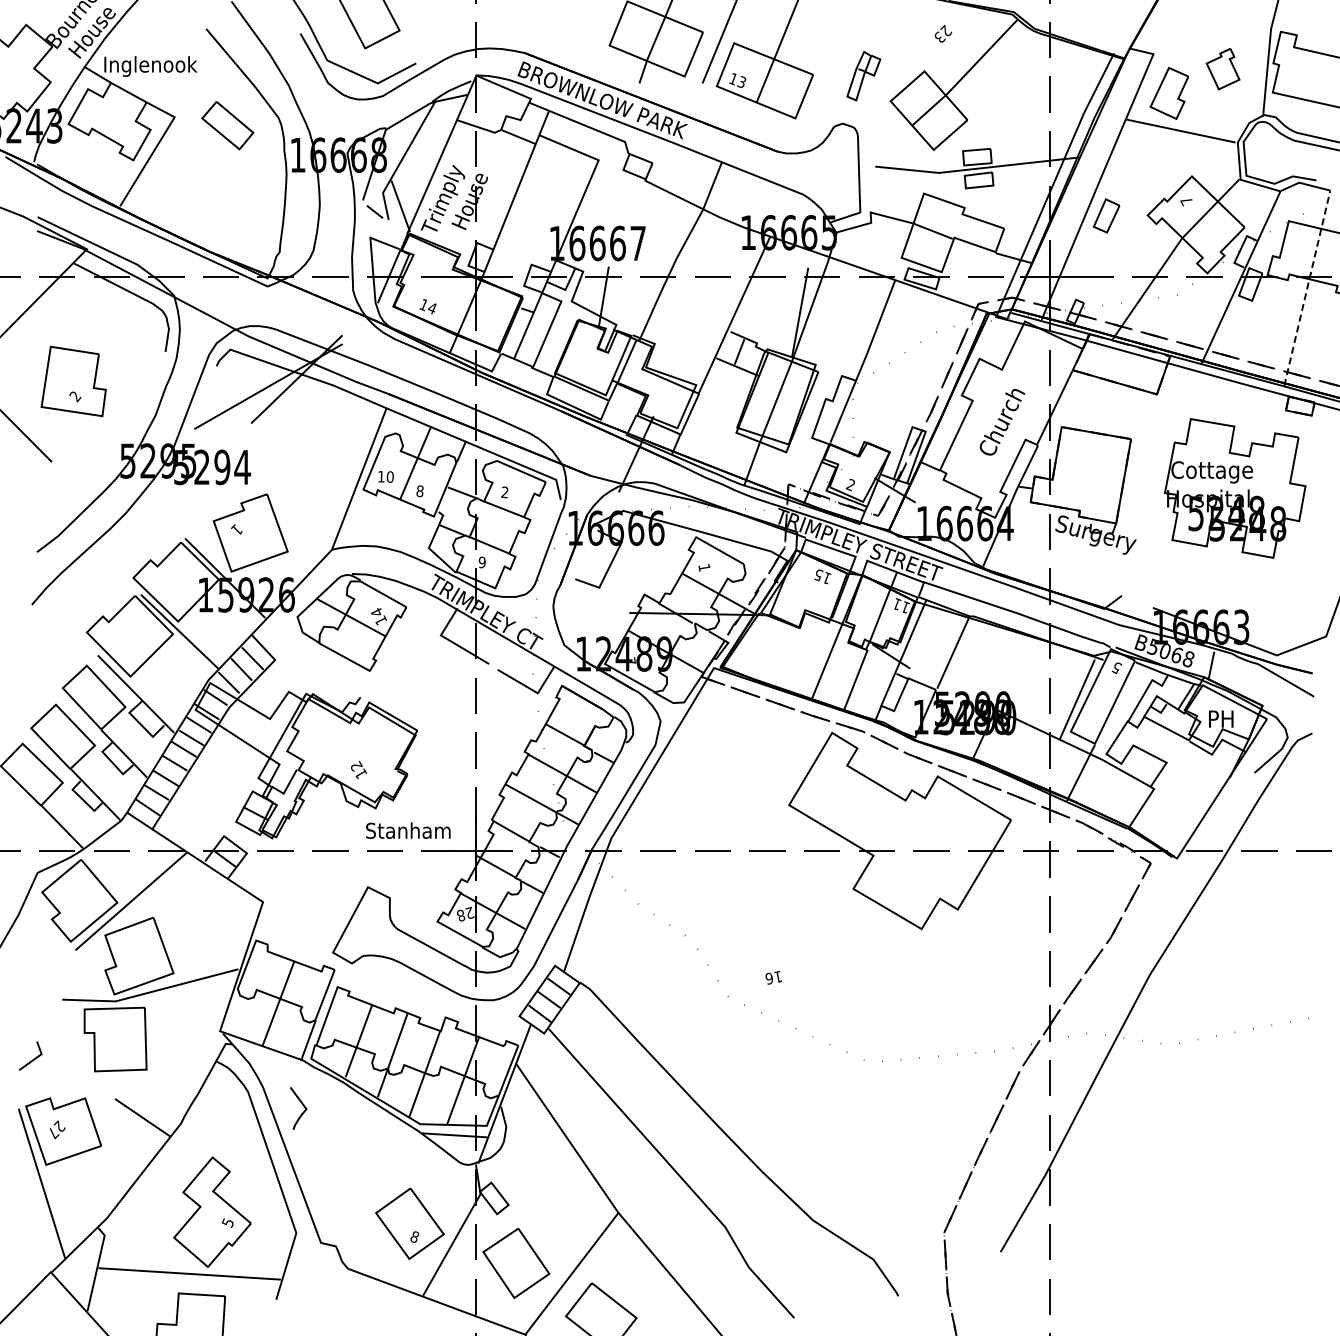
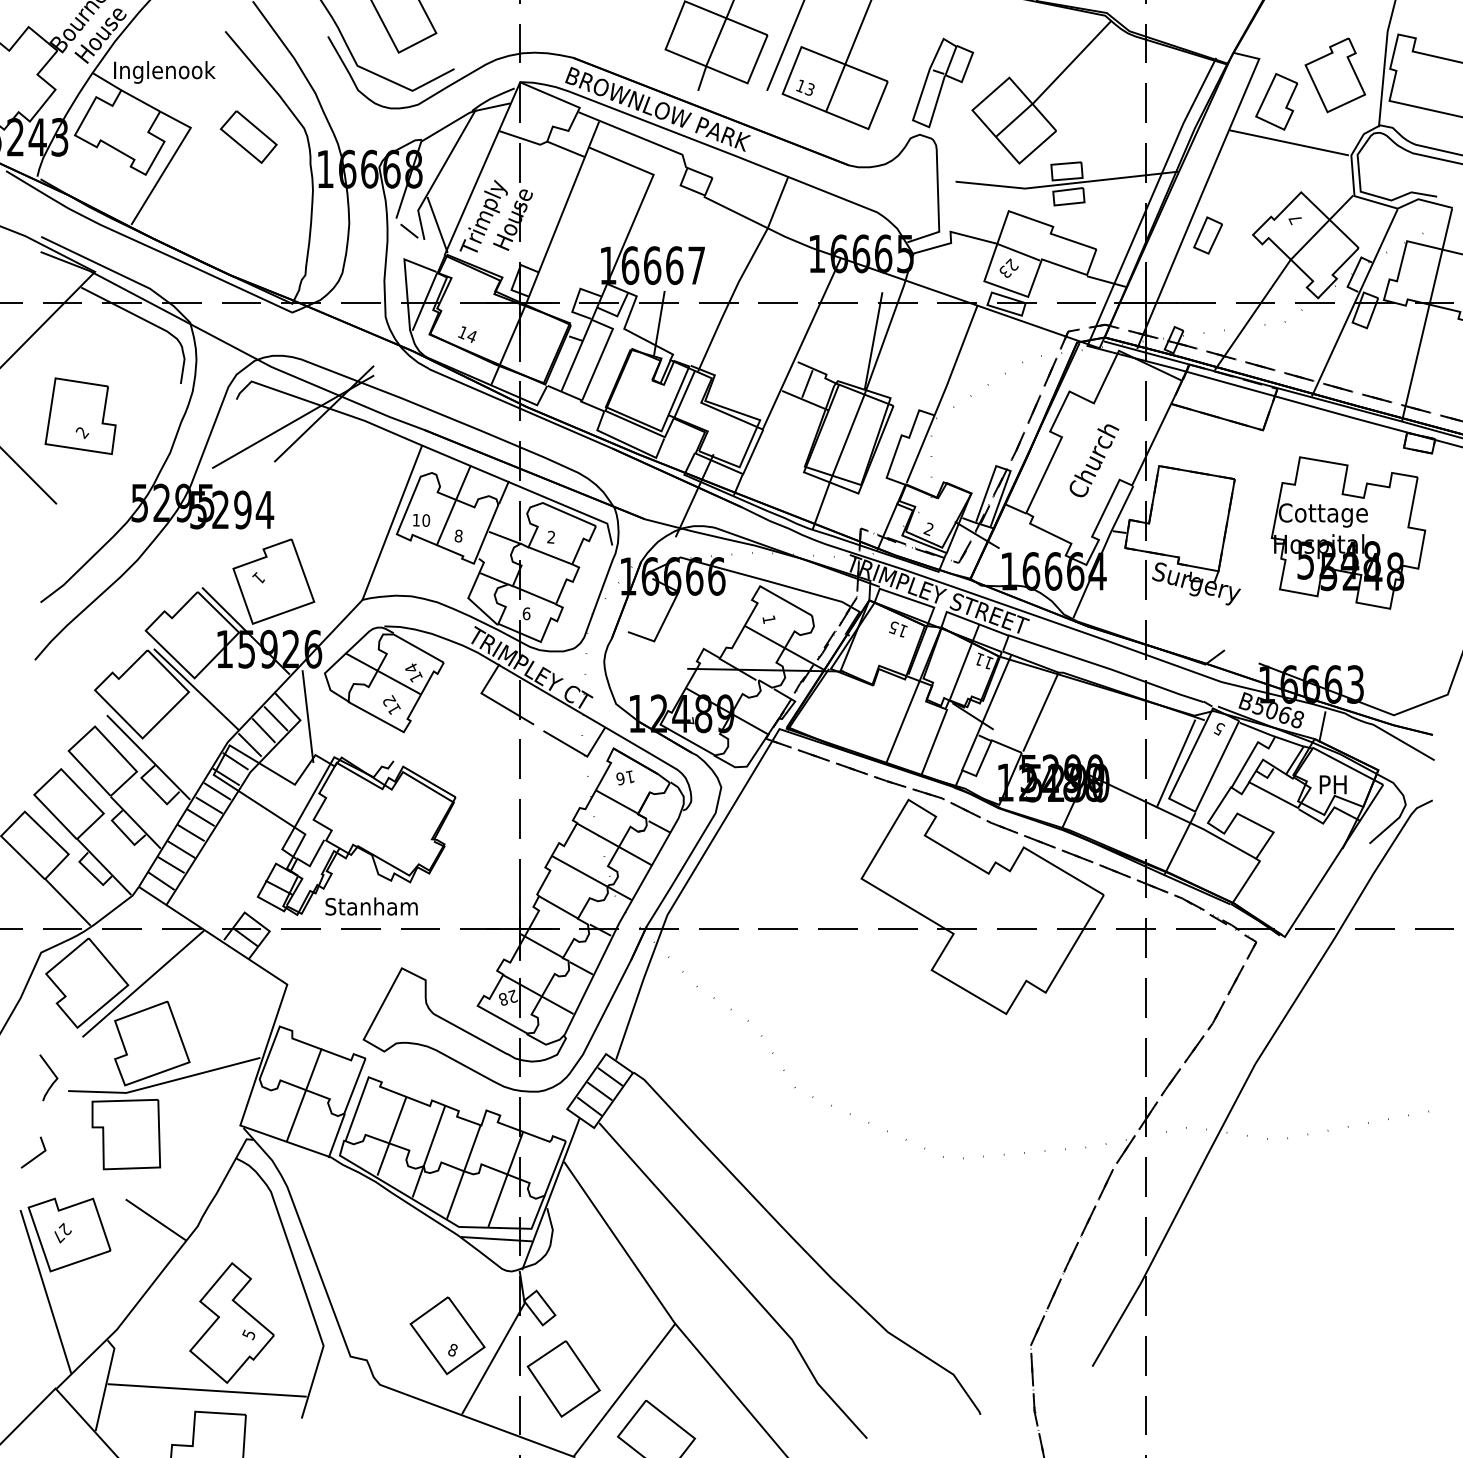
text: (943, 33) -> (1009, 267), moved
part: (1222, 68) -> (1334, 74), size x1.67
part: (863, 75) -> (942, 82), size x1.67
line: (1307, 288) -> (1427, 314), dashed -> solid
text: (481, 562) -> (525, 613), 9 -> 6
line: (281, 656) -> (307, 716), added
text: (358, 769) -> (391, 704), moved
text: (408, 830) -> (371, 906), moved
text: (773, 977) -> (625, 777), moved
curve: (301, 1104) -> (51, 1073), moved

